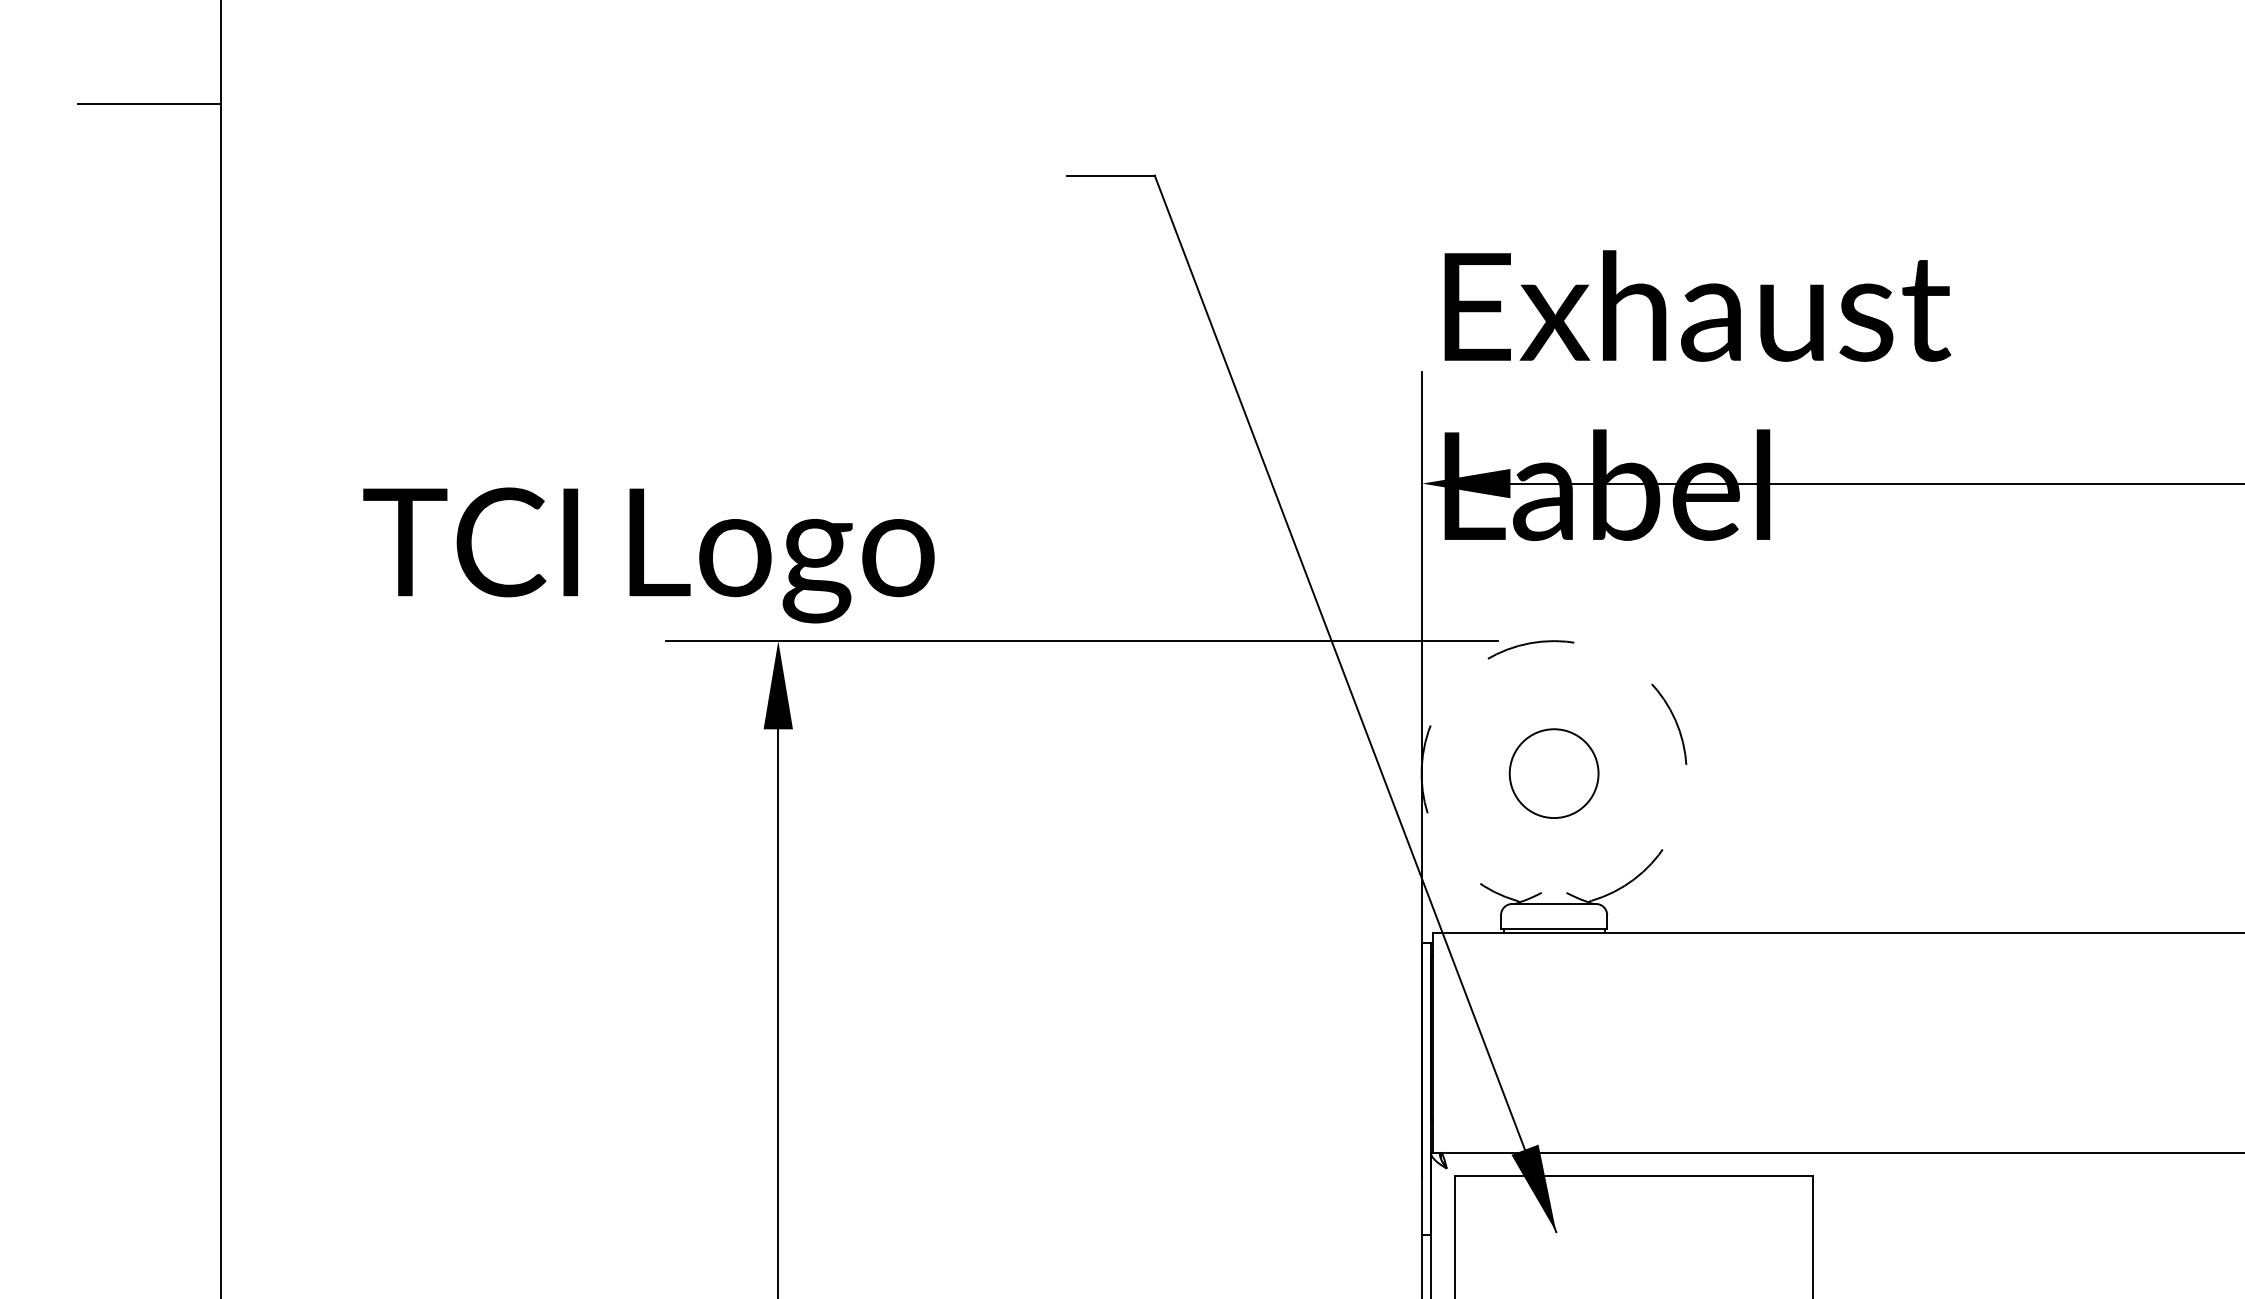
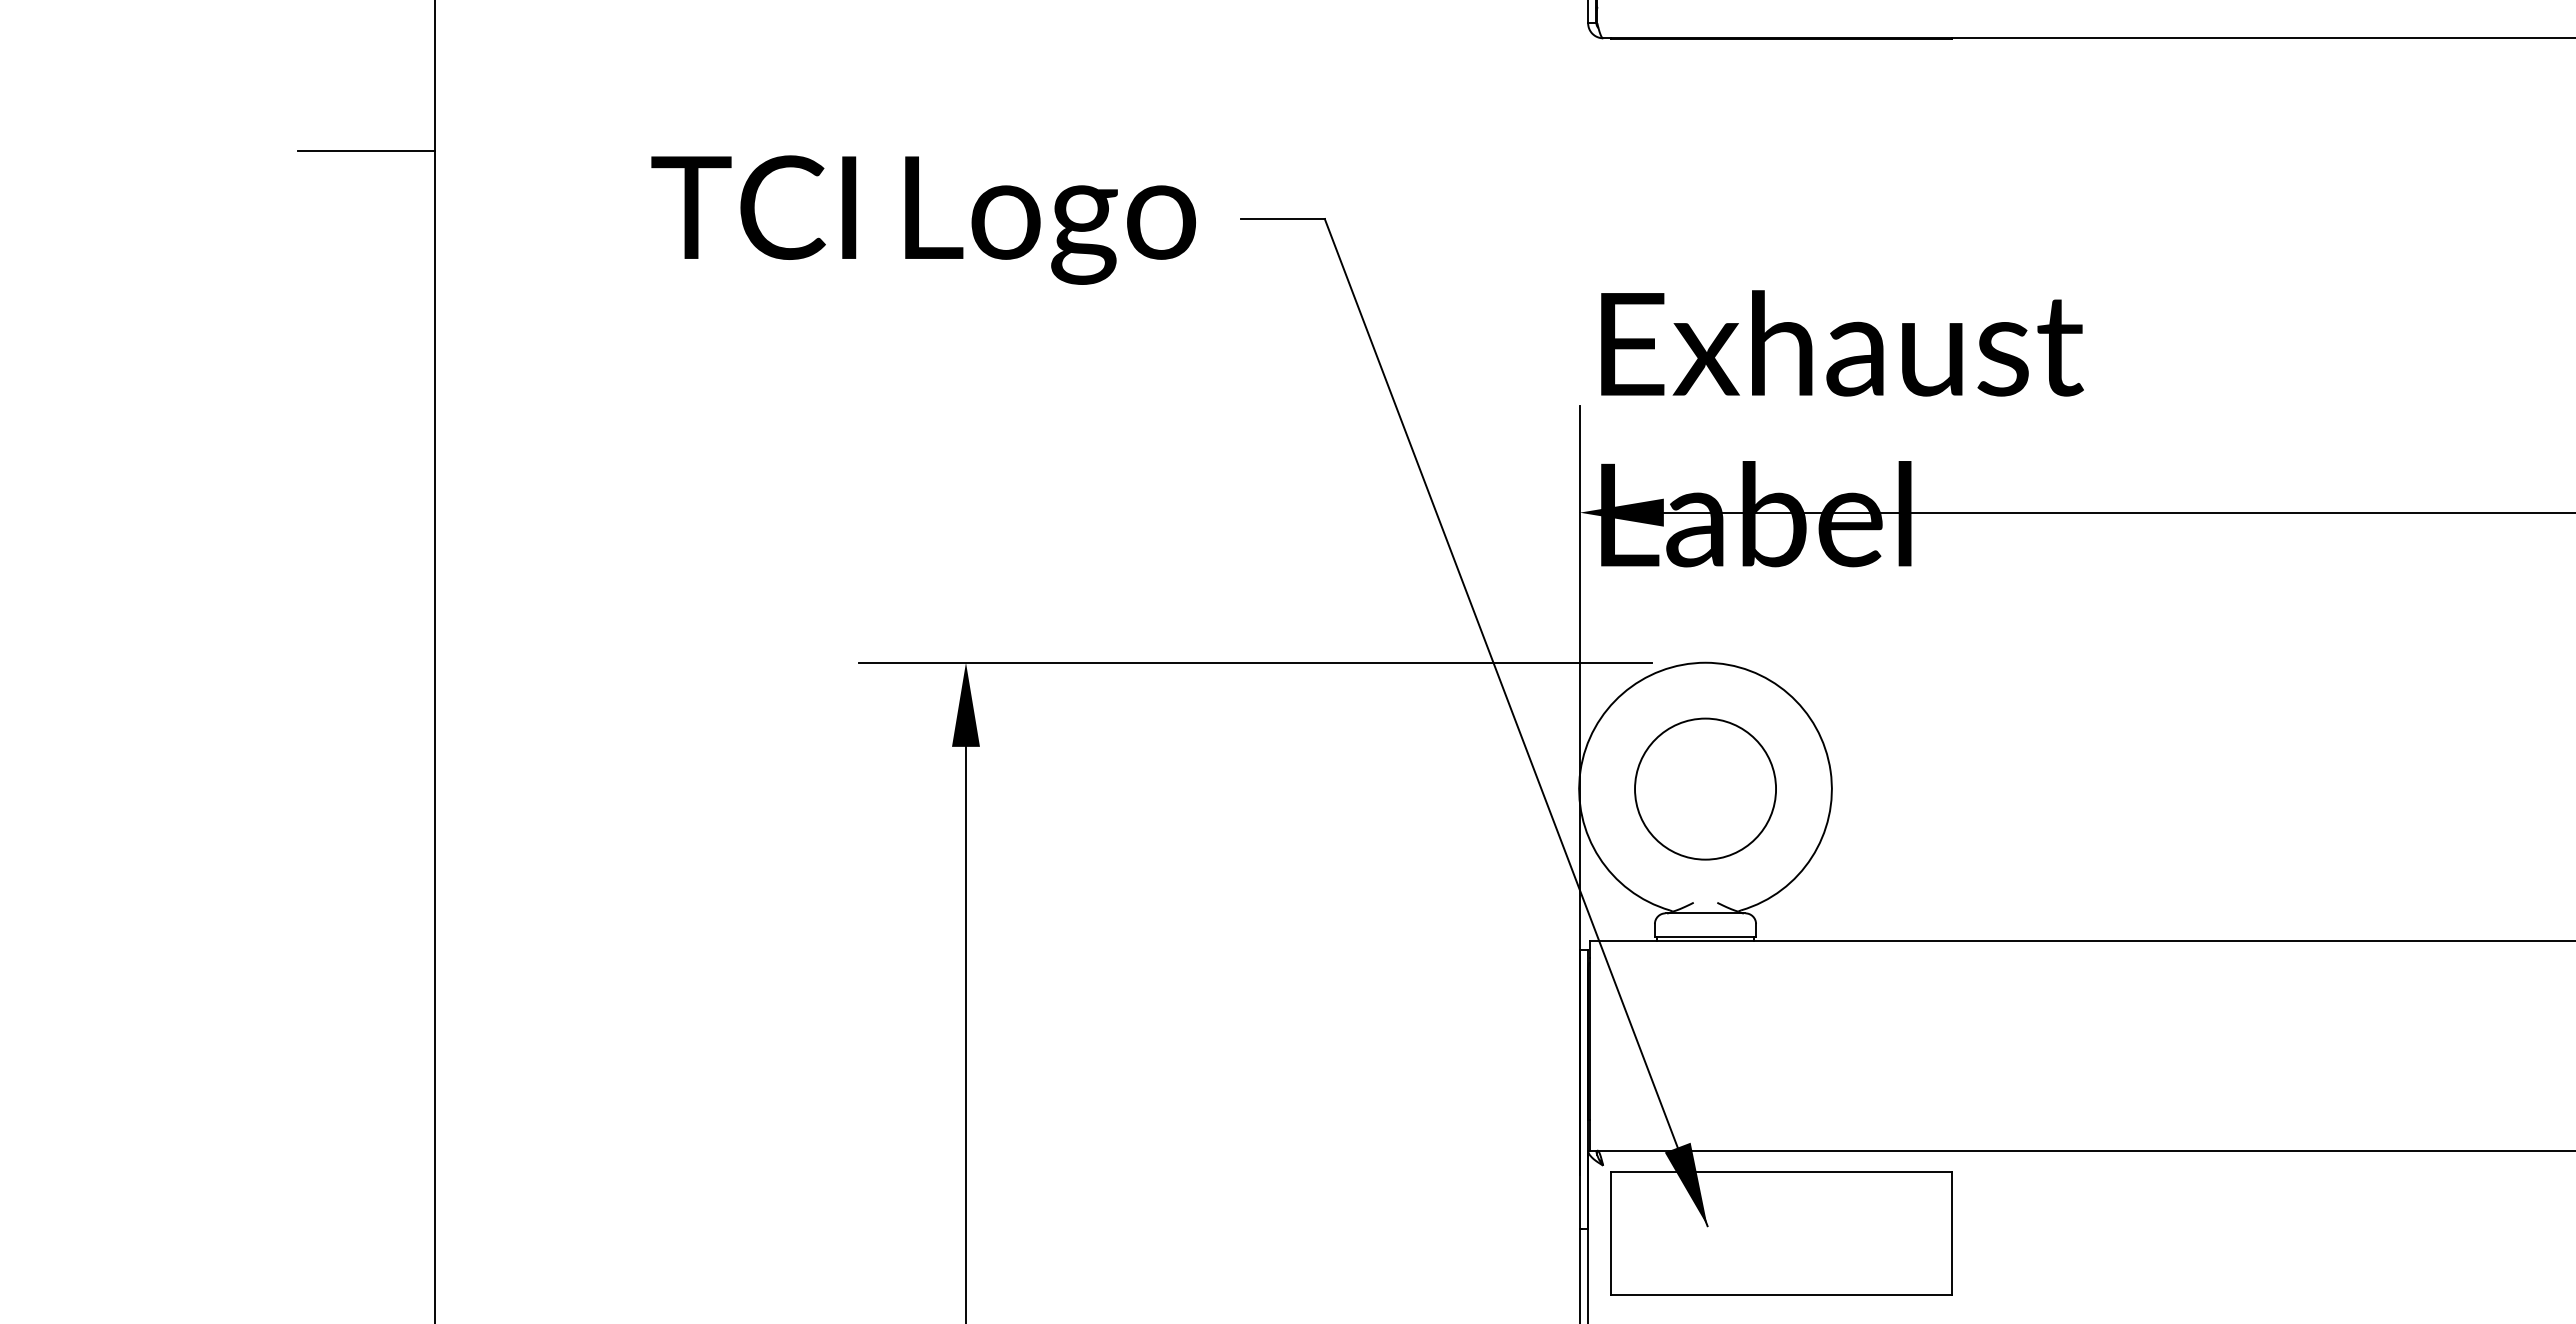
text: (648, 554) -> (923, 219), moved
arc: (1554, 640) -> (1705, 662), dashed -> solid
circle: (1554, 772) -> (1705, 788), size x1.67

